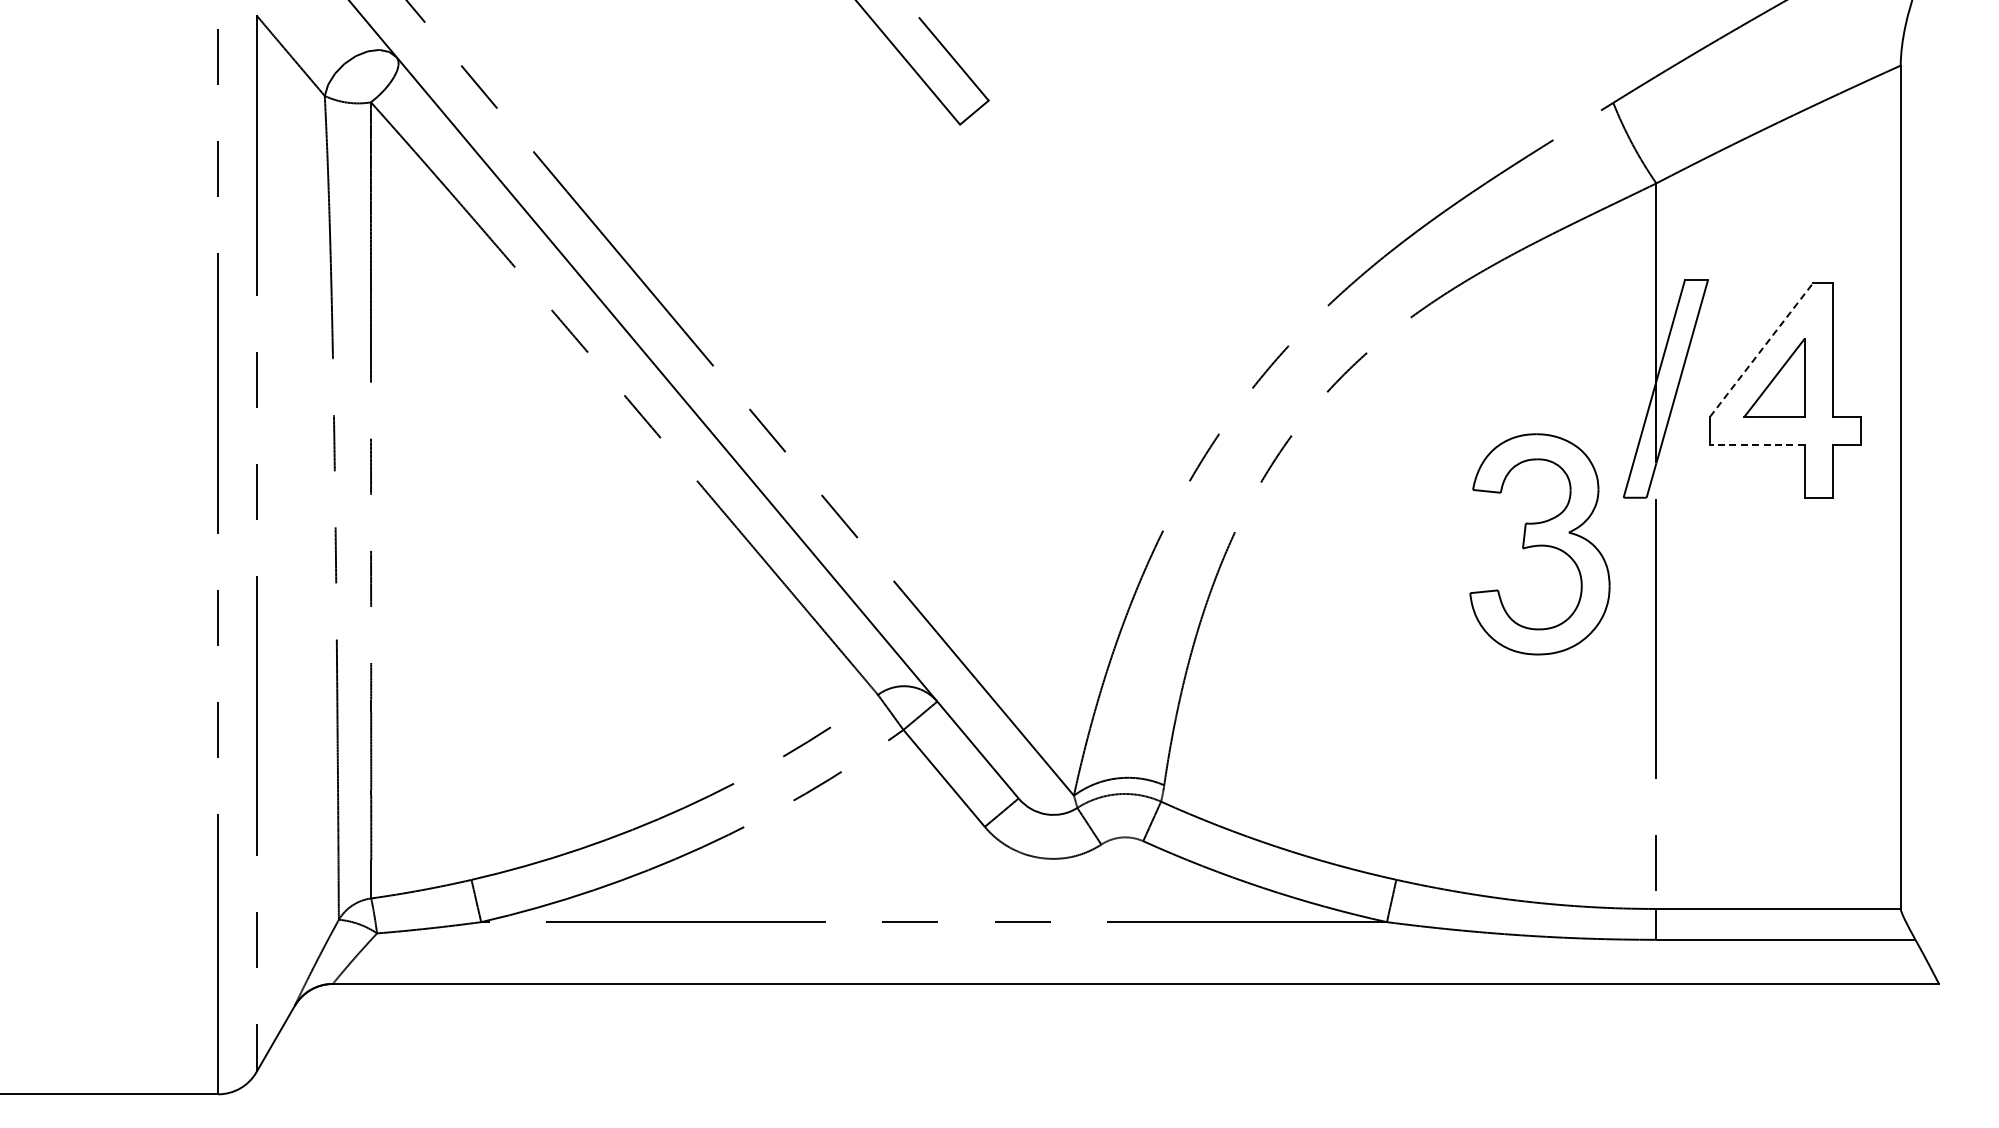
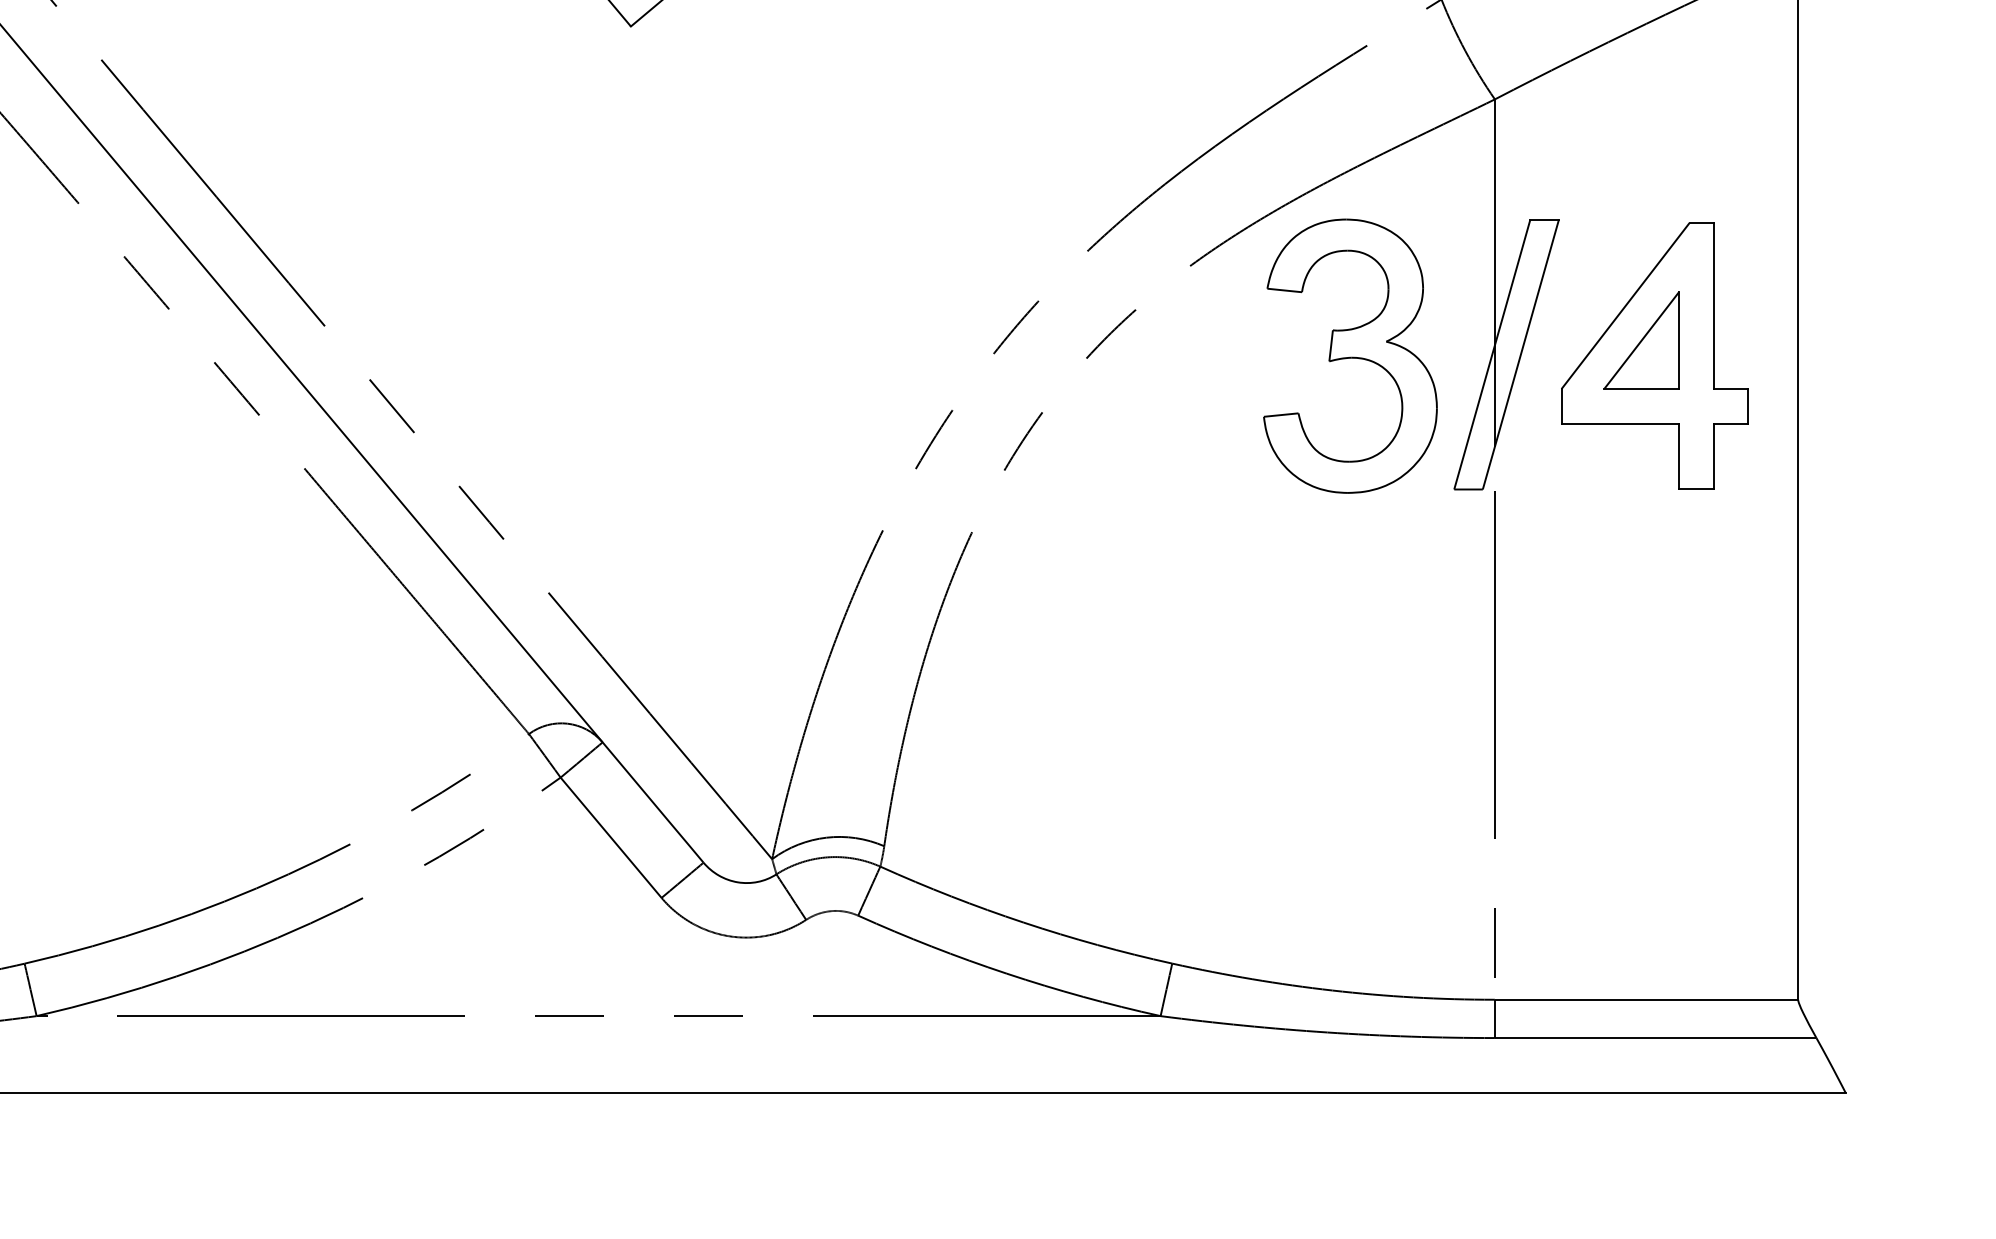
line: (1762, 349) -> (1626, 305), dashed -> solid
line: (1756, 444) -> (1619, 423), dashed -> solid
part: (1539, 544) -> (1349, 356), moved

